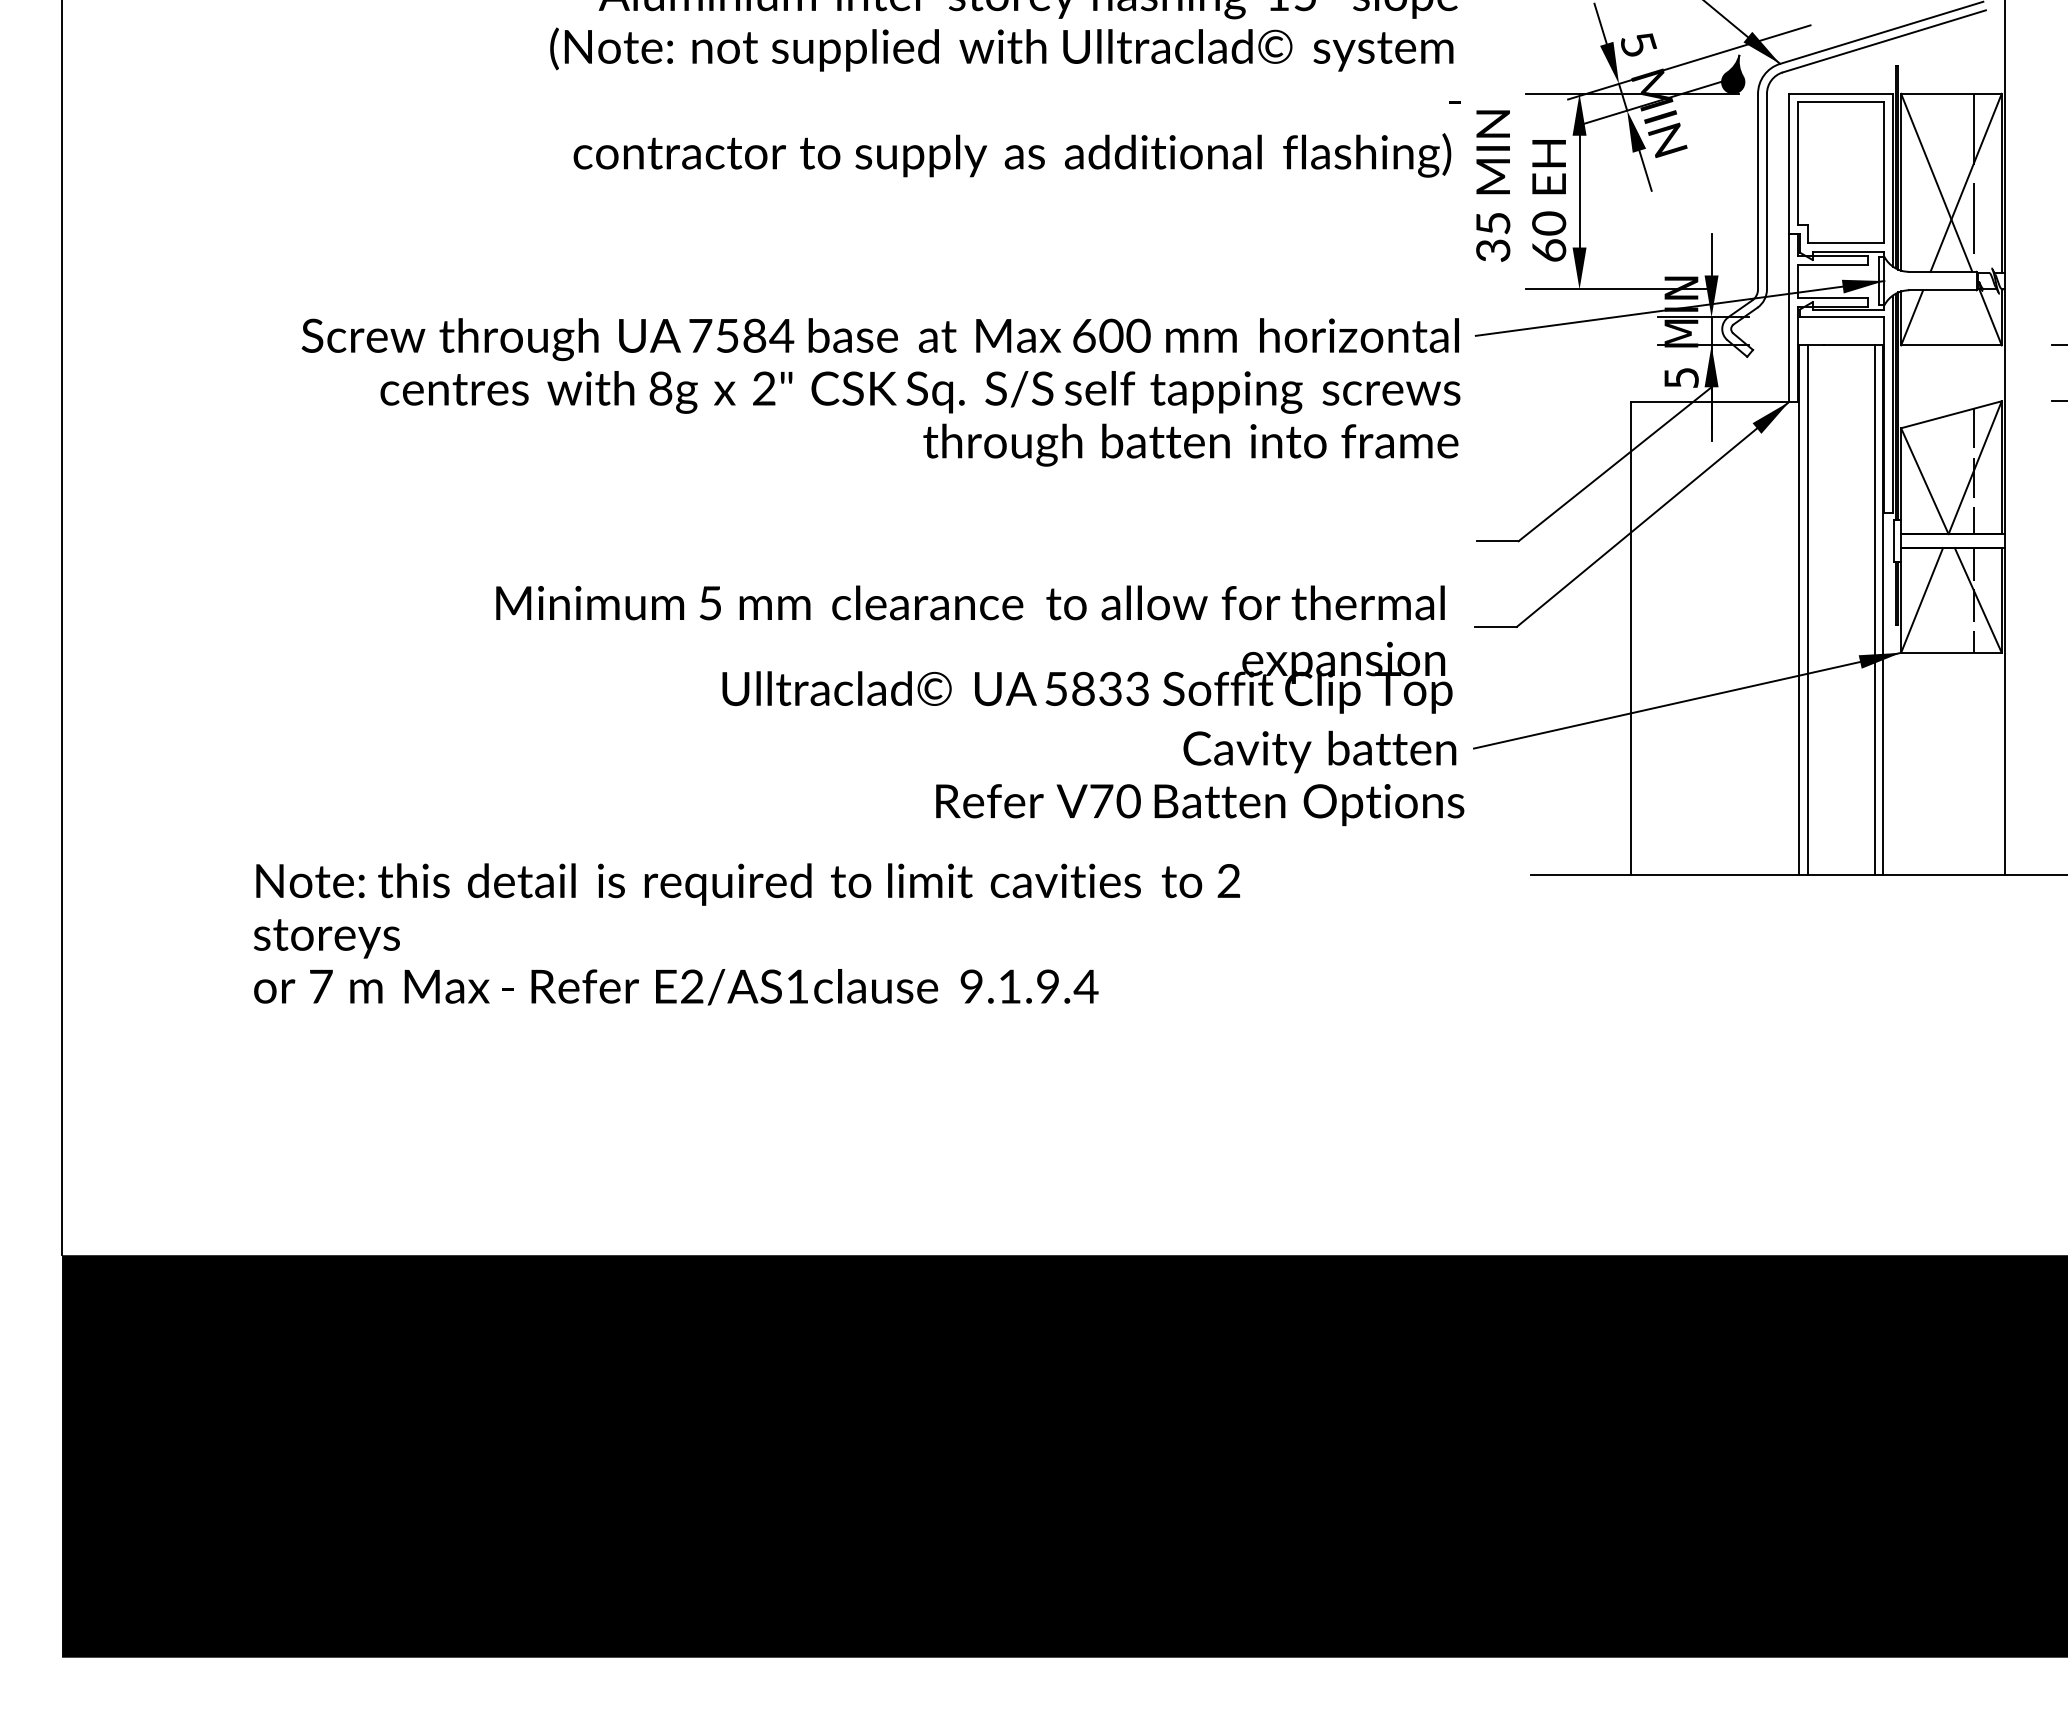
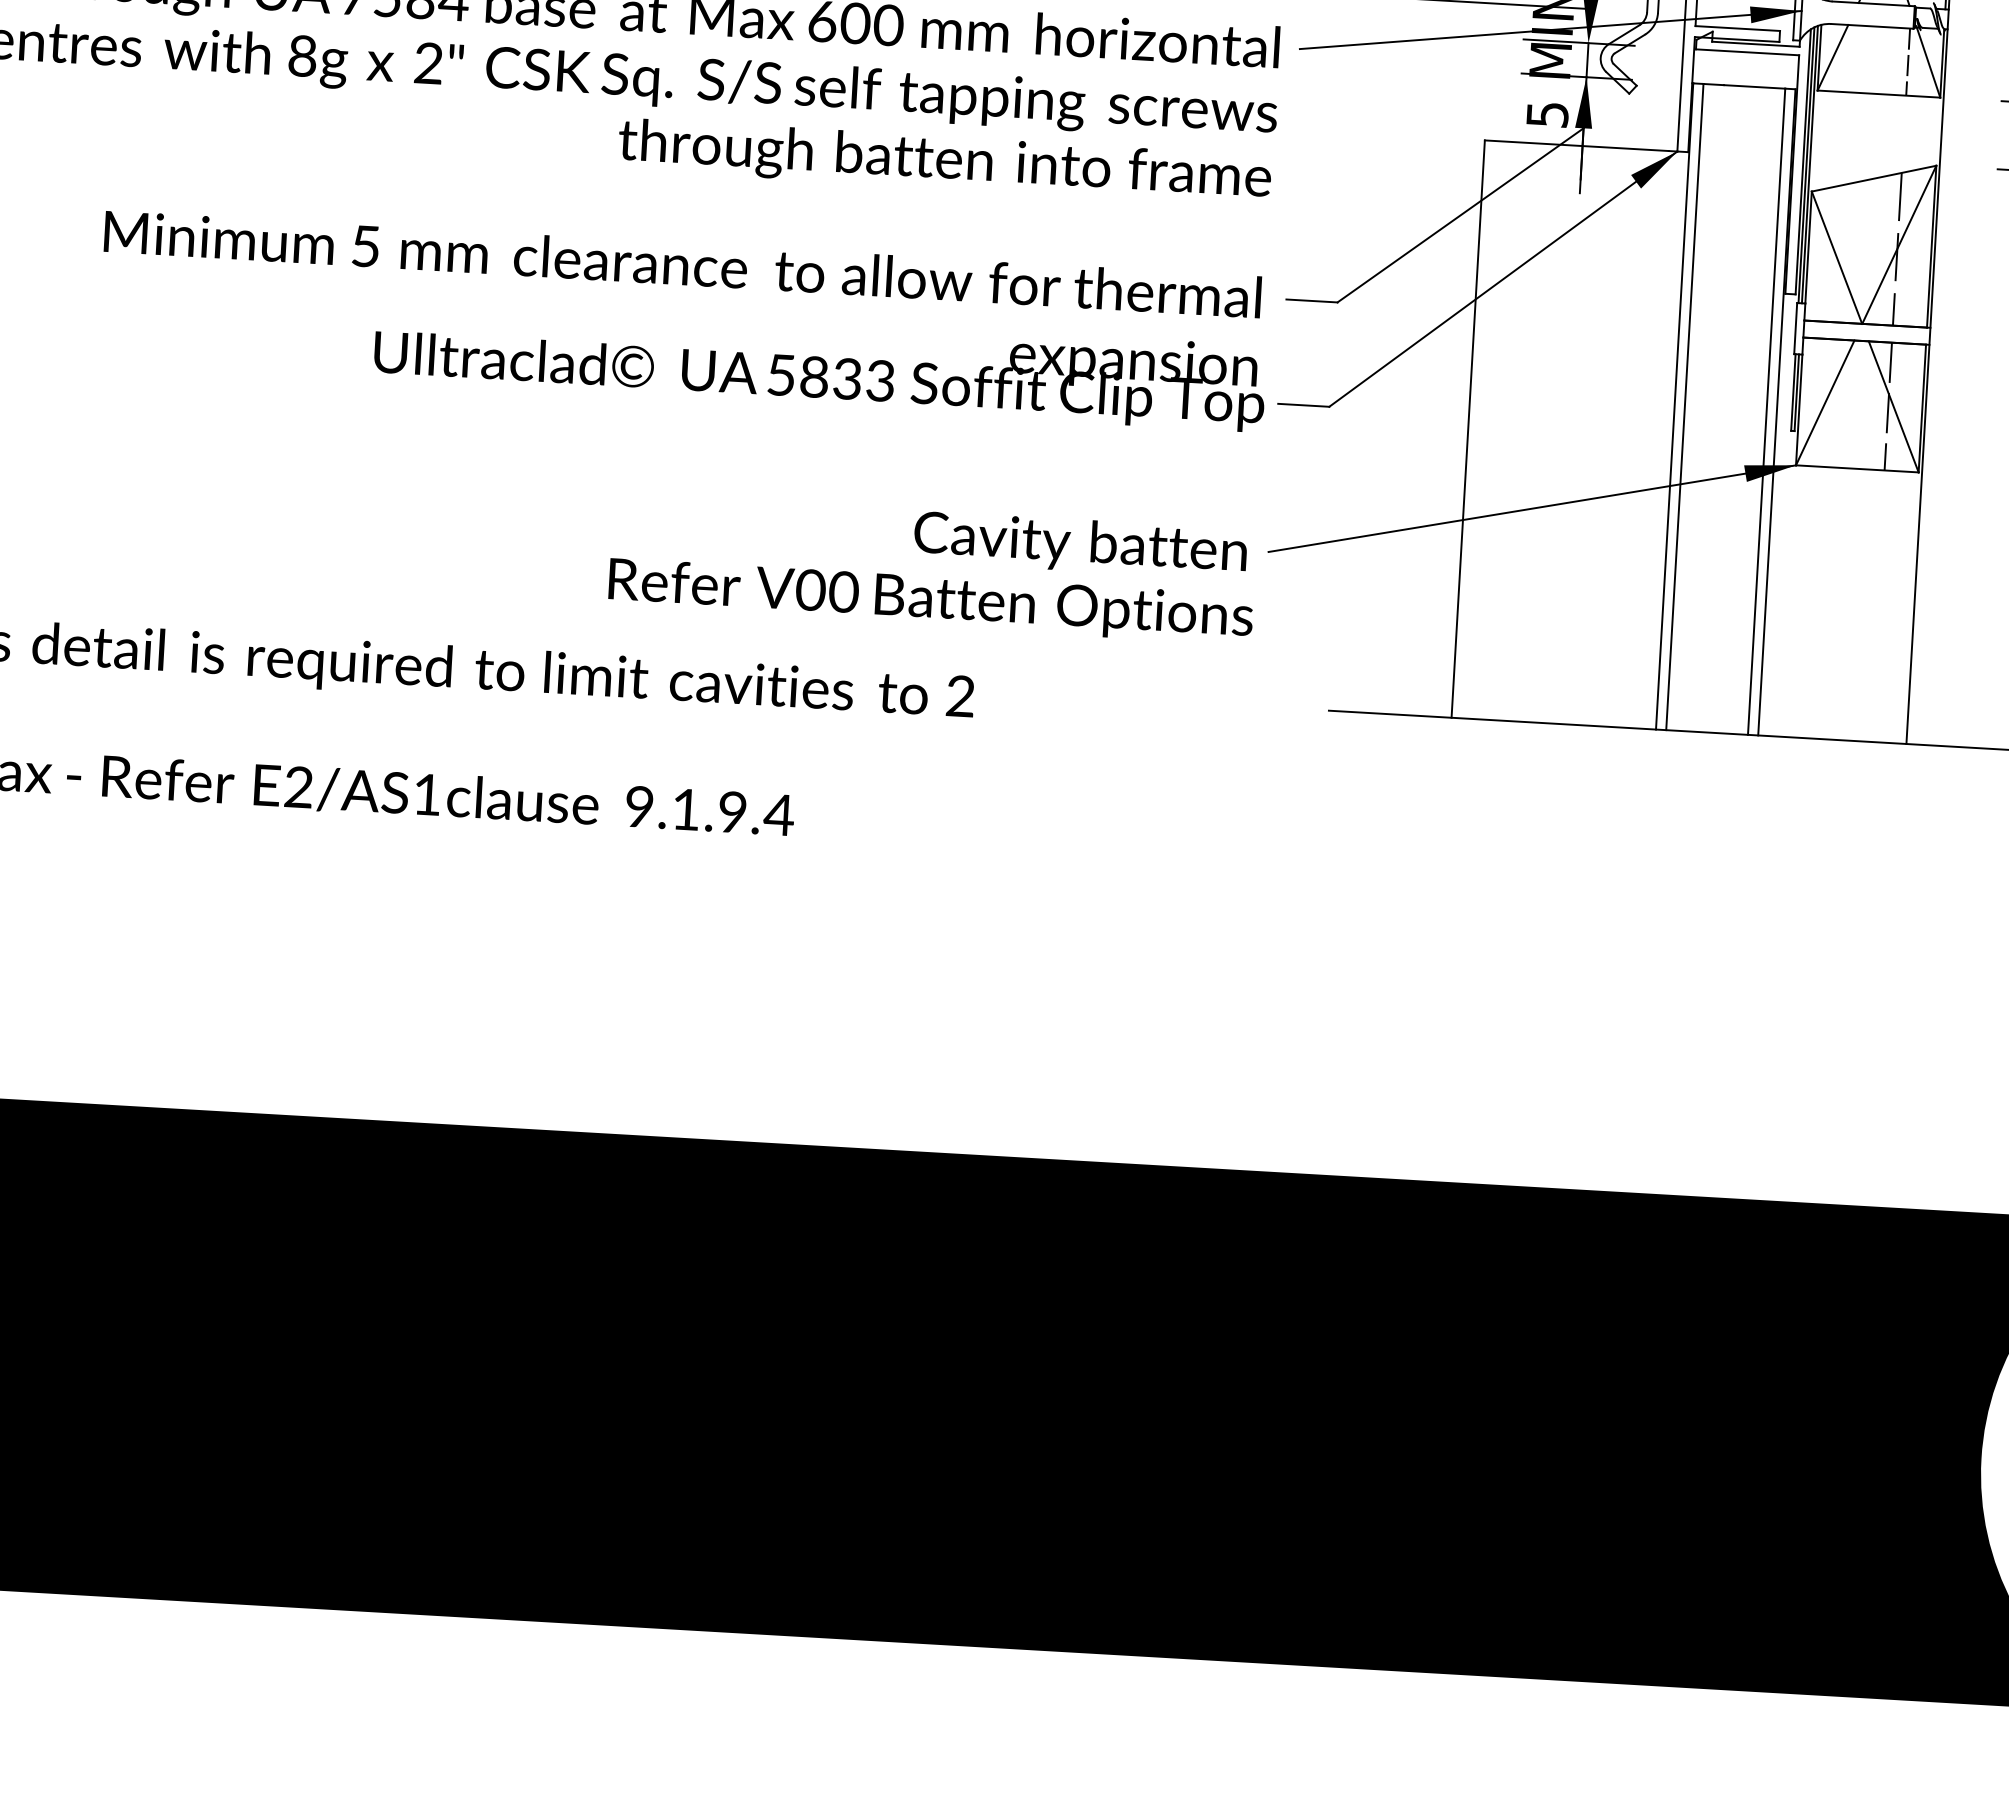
line: (1973, 317) -> (1907, 61), added
text: (974, 649) -> (684, 321), moved
text: (1101, 801) -> (810, 590), V70 -> V00

